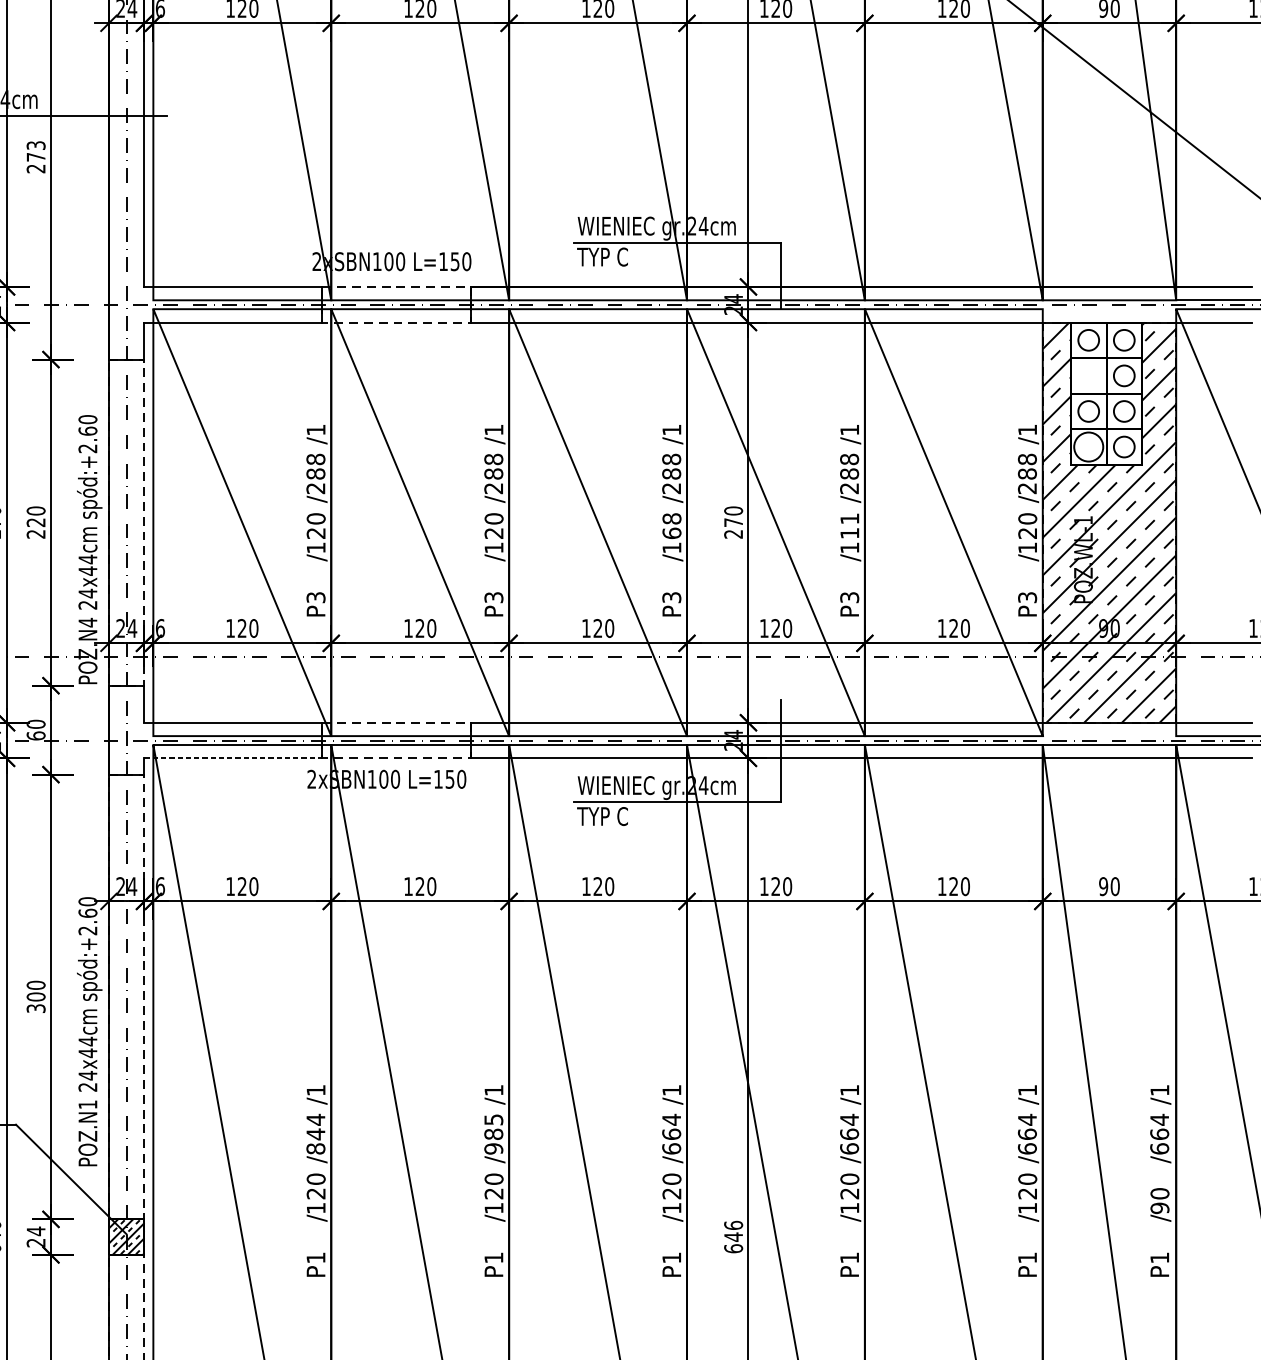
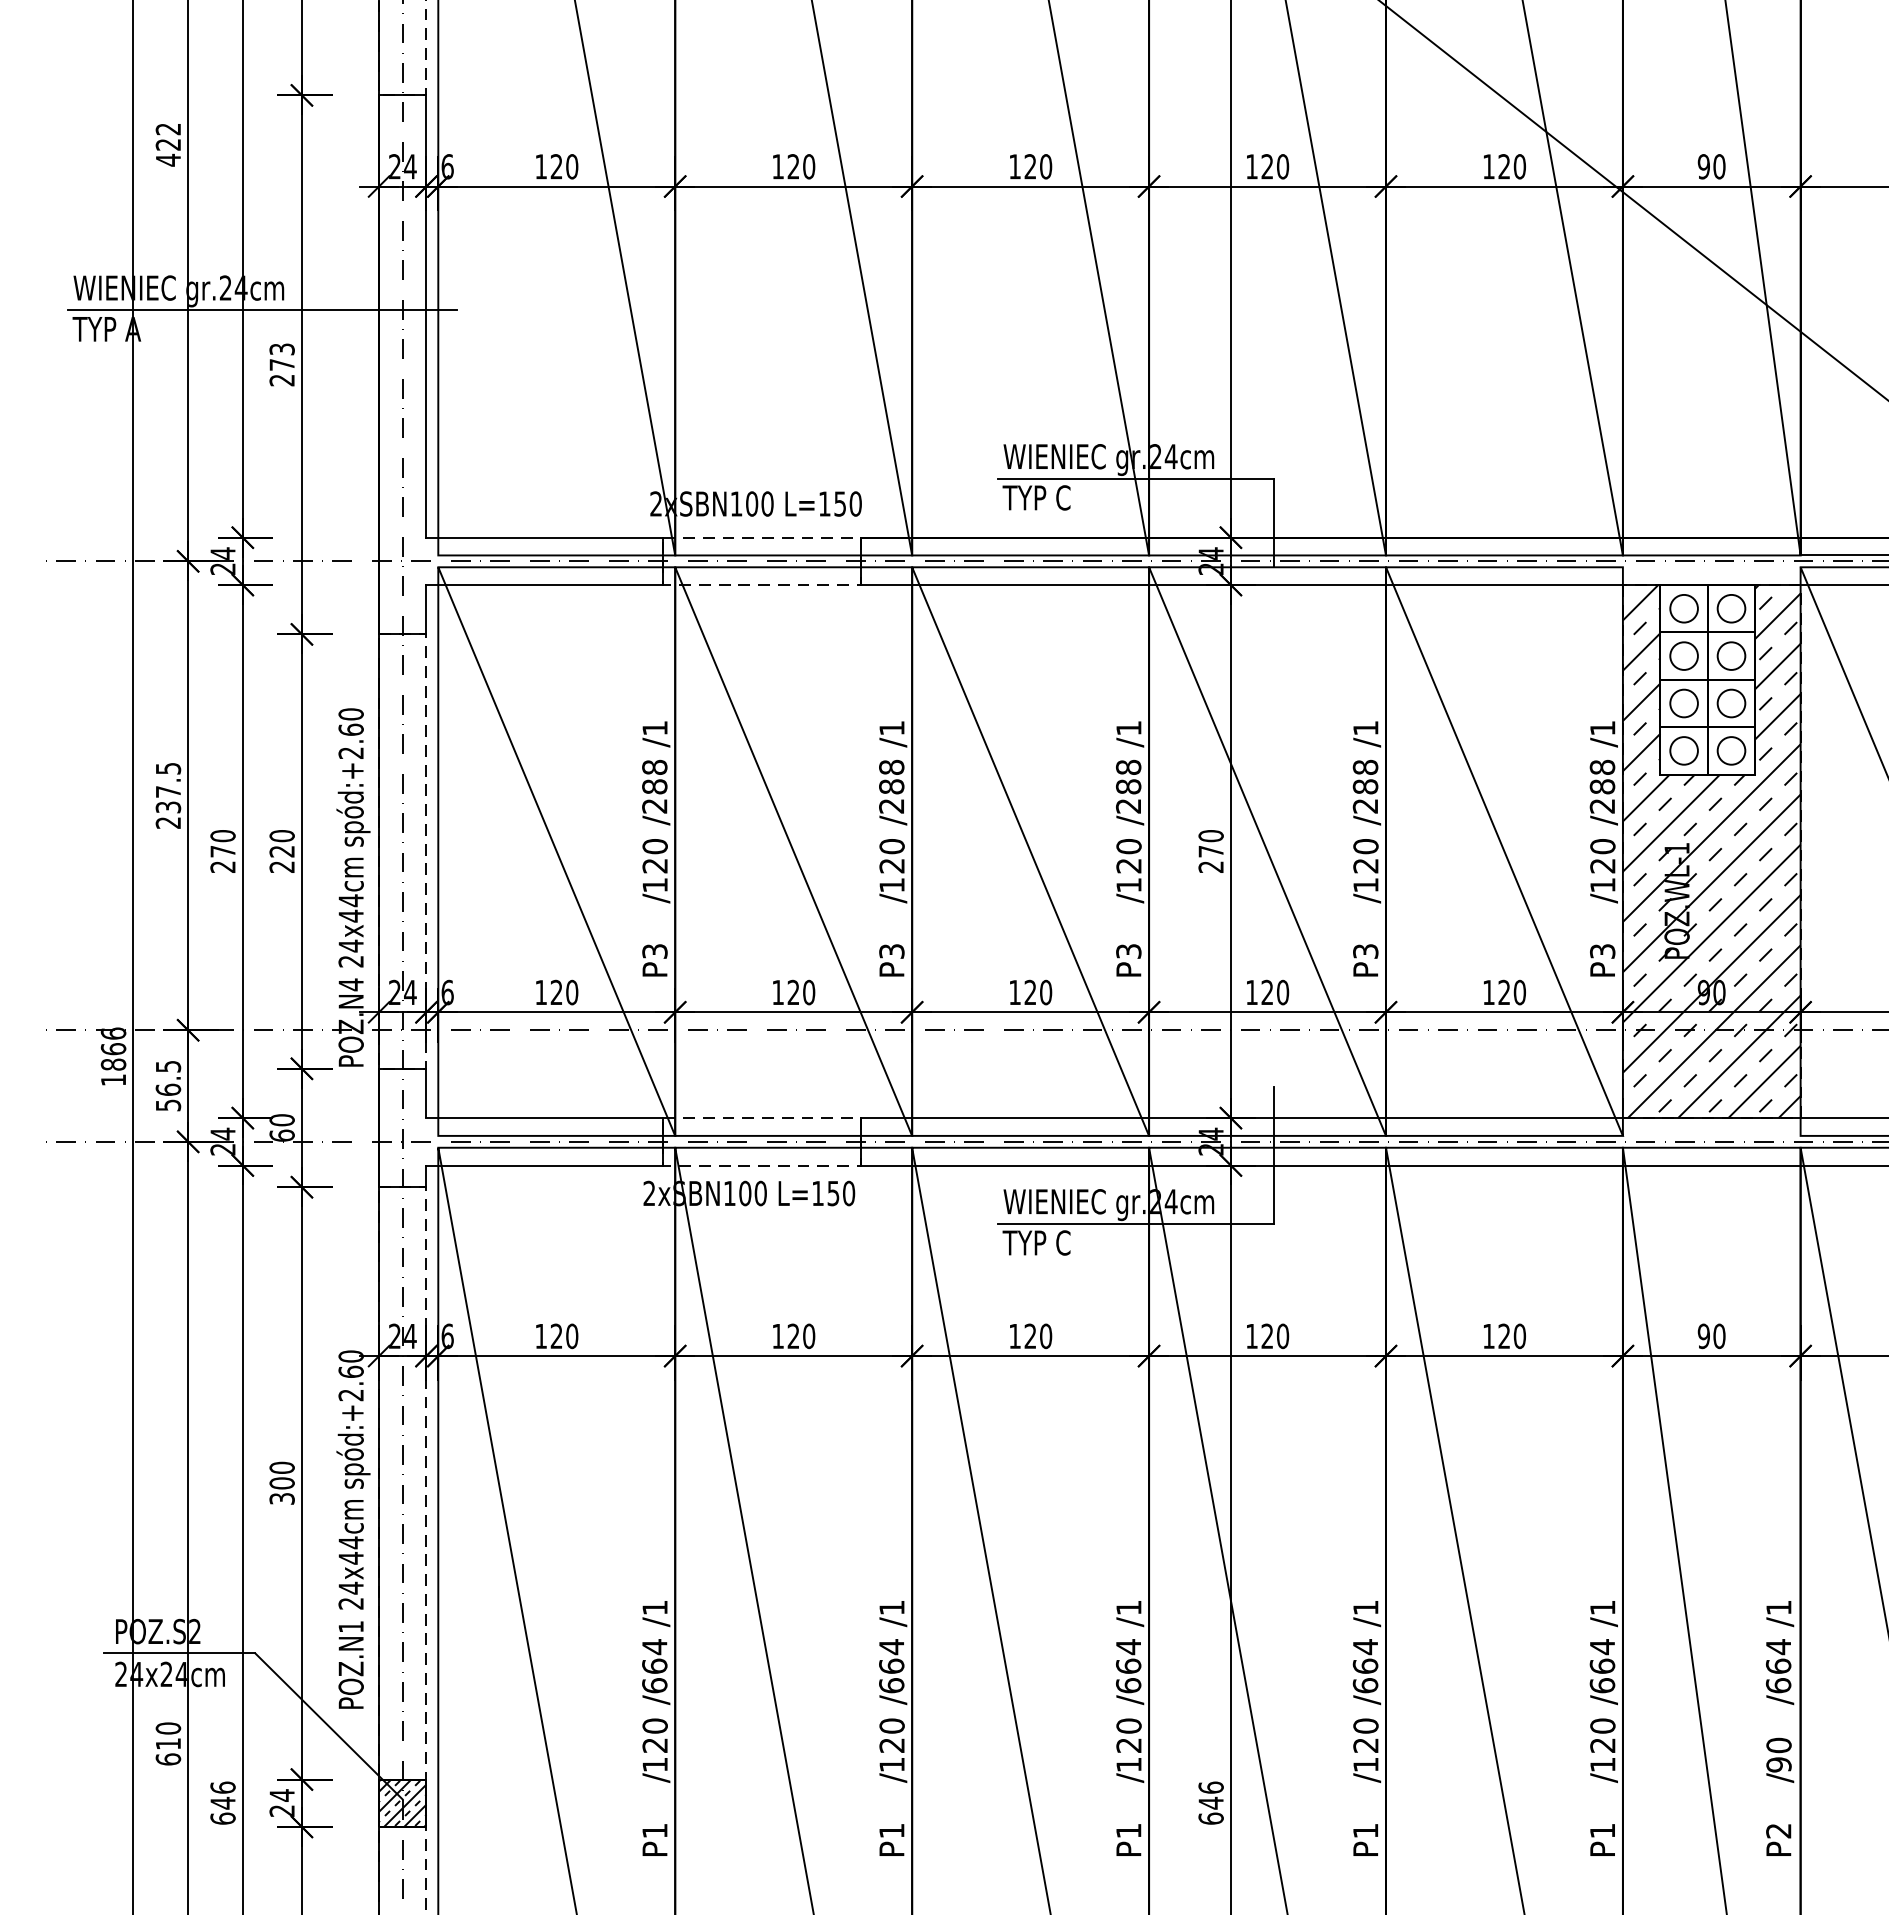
circle: (1088, 375) -> (1683, 655), added
circle: (1088, 446) -> (1683, 750), size x0.71
text: (671, 526) -> (1128, 856), 168 -> 120
text: (849, 526) -> (1365, 856), 111 -> 120
line: (233, 758) -> (545, 1165), dashed -> solid
text: (493, 1134) -> (891, 1666), 985 -> 664
text: (315, 1141) -> (654, 1675), 844 -> 664
text: (1159, 1258) -> (1778, 1831), P1 -> P2

